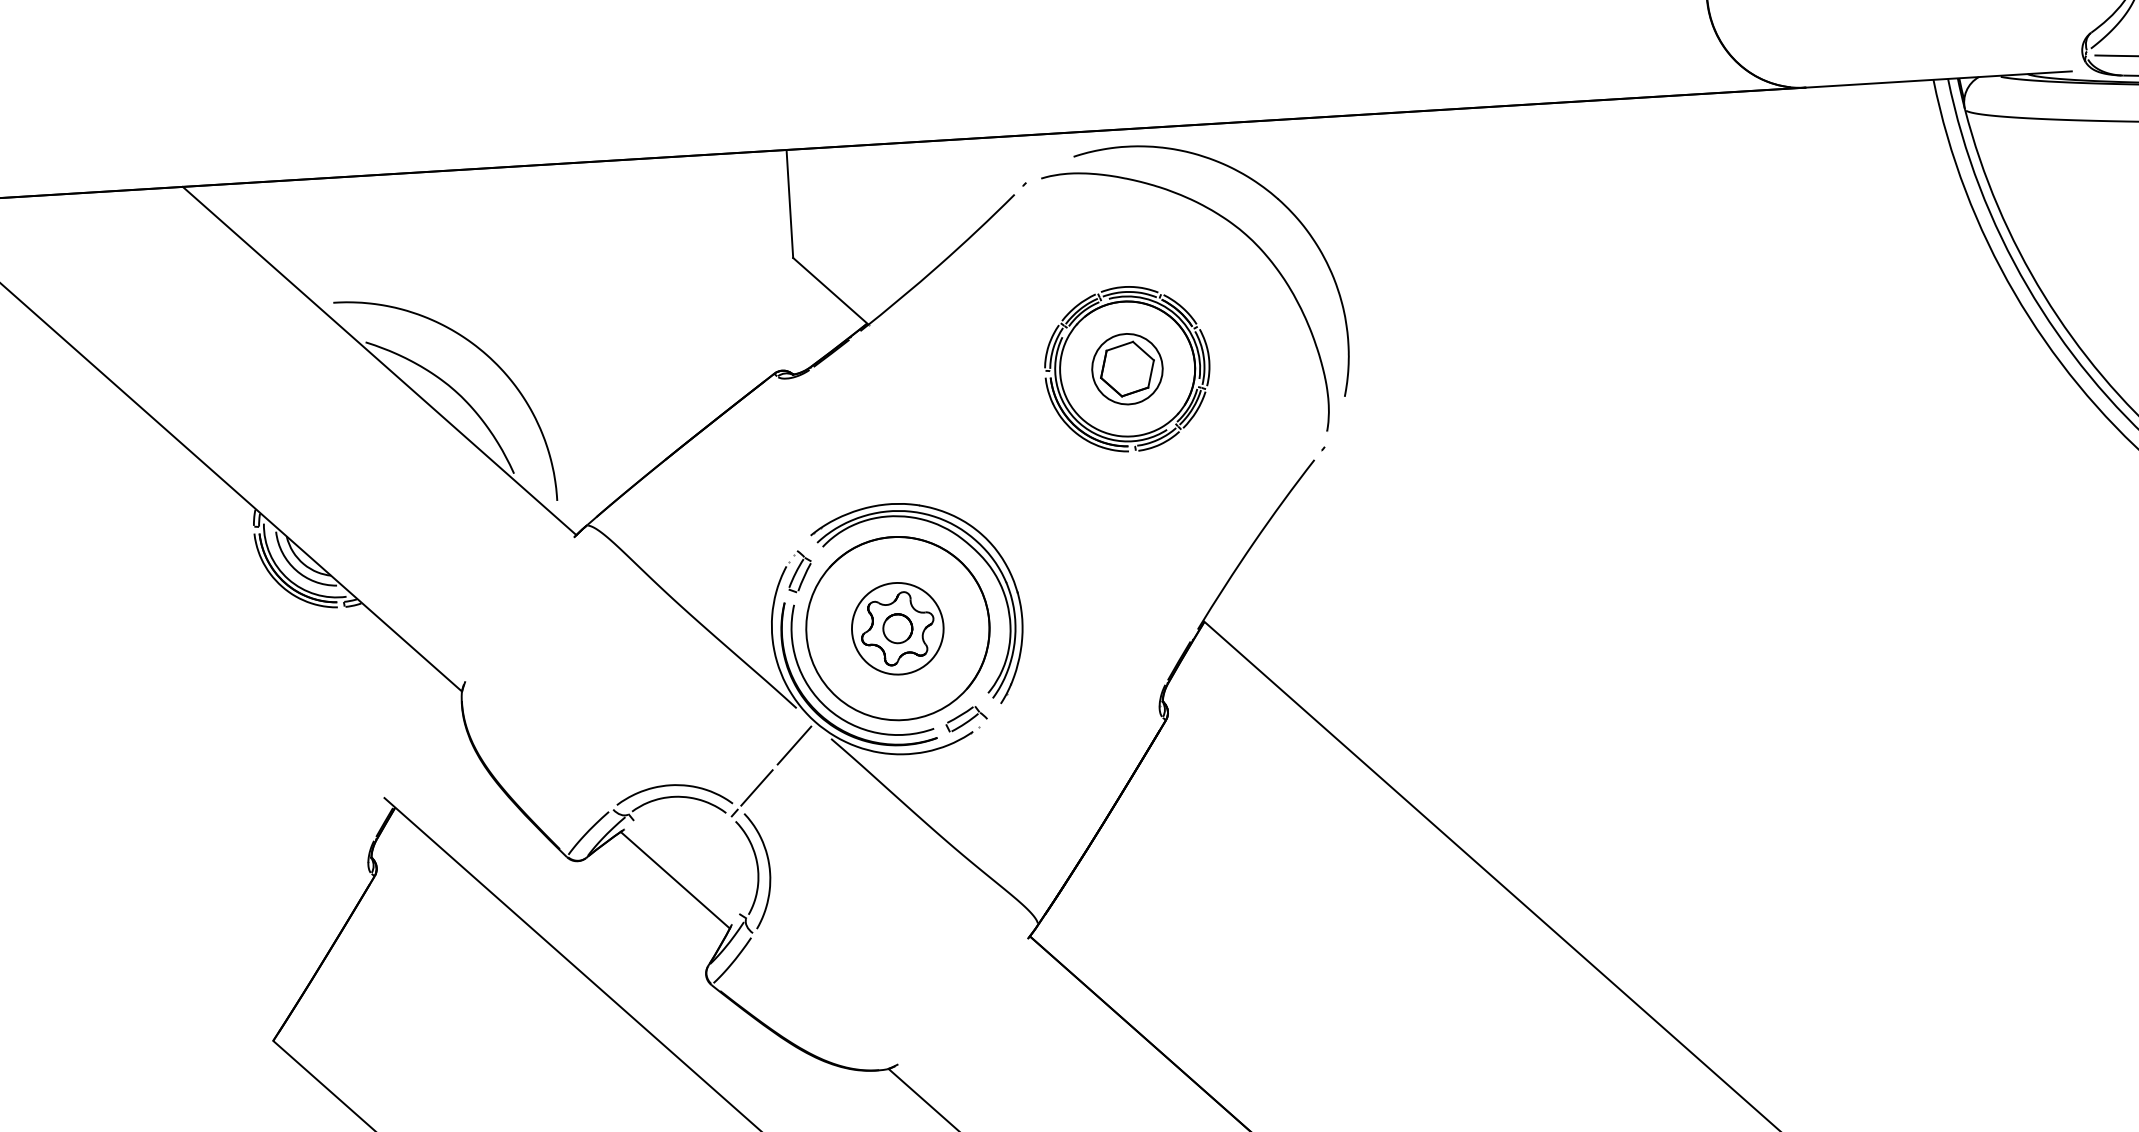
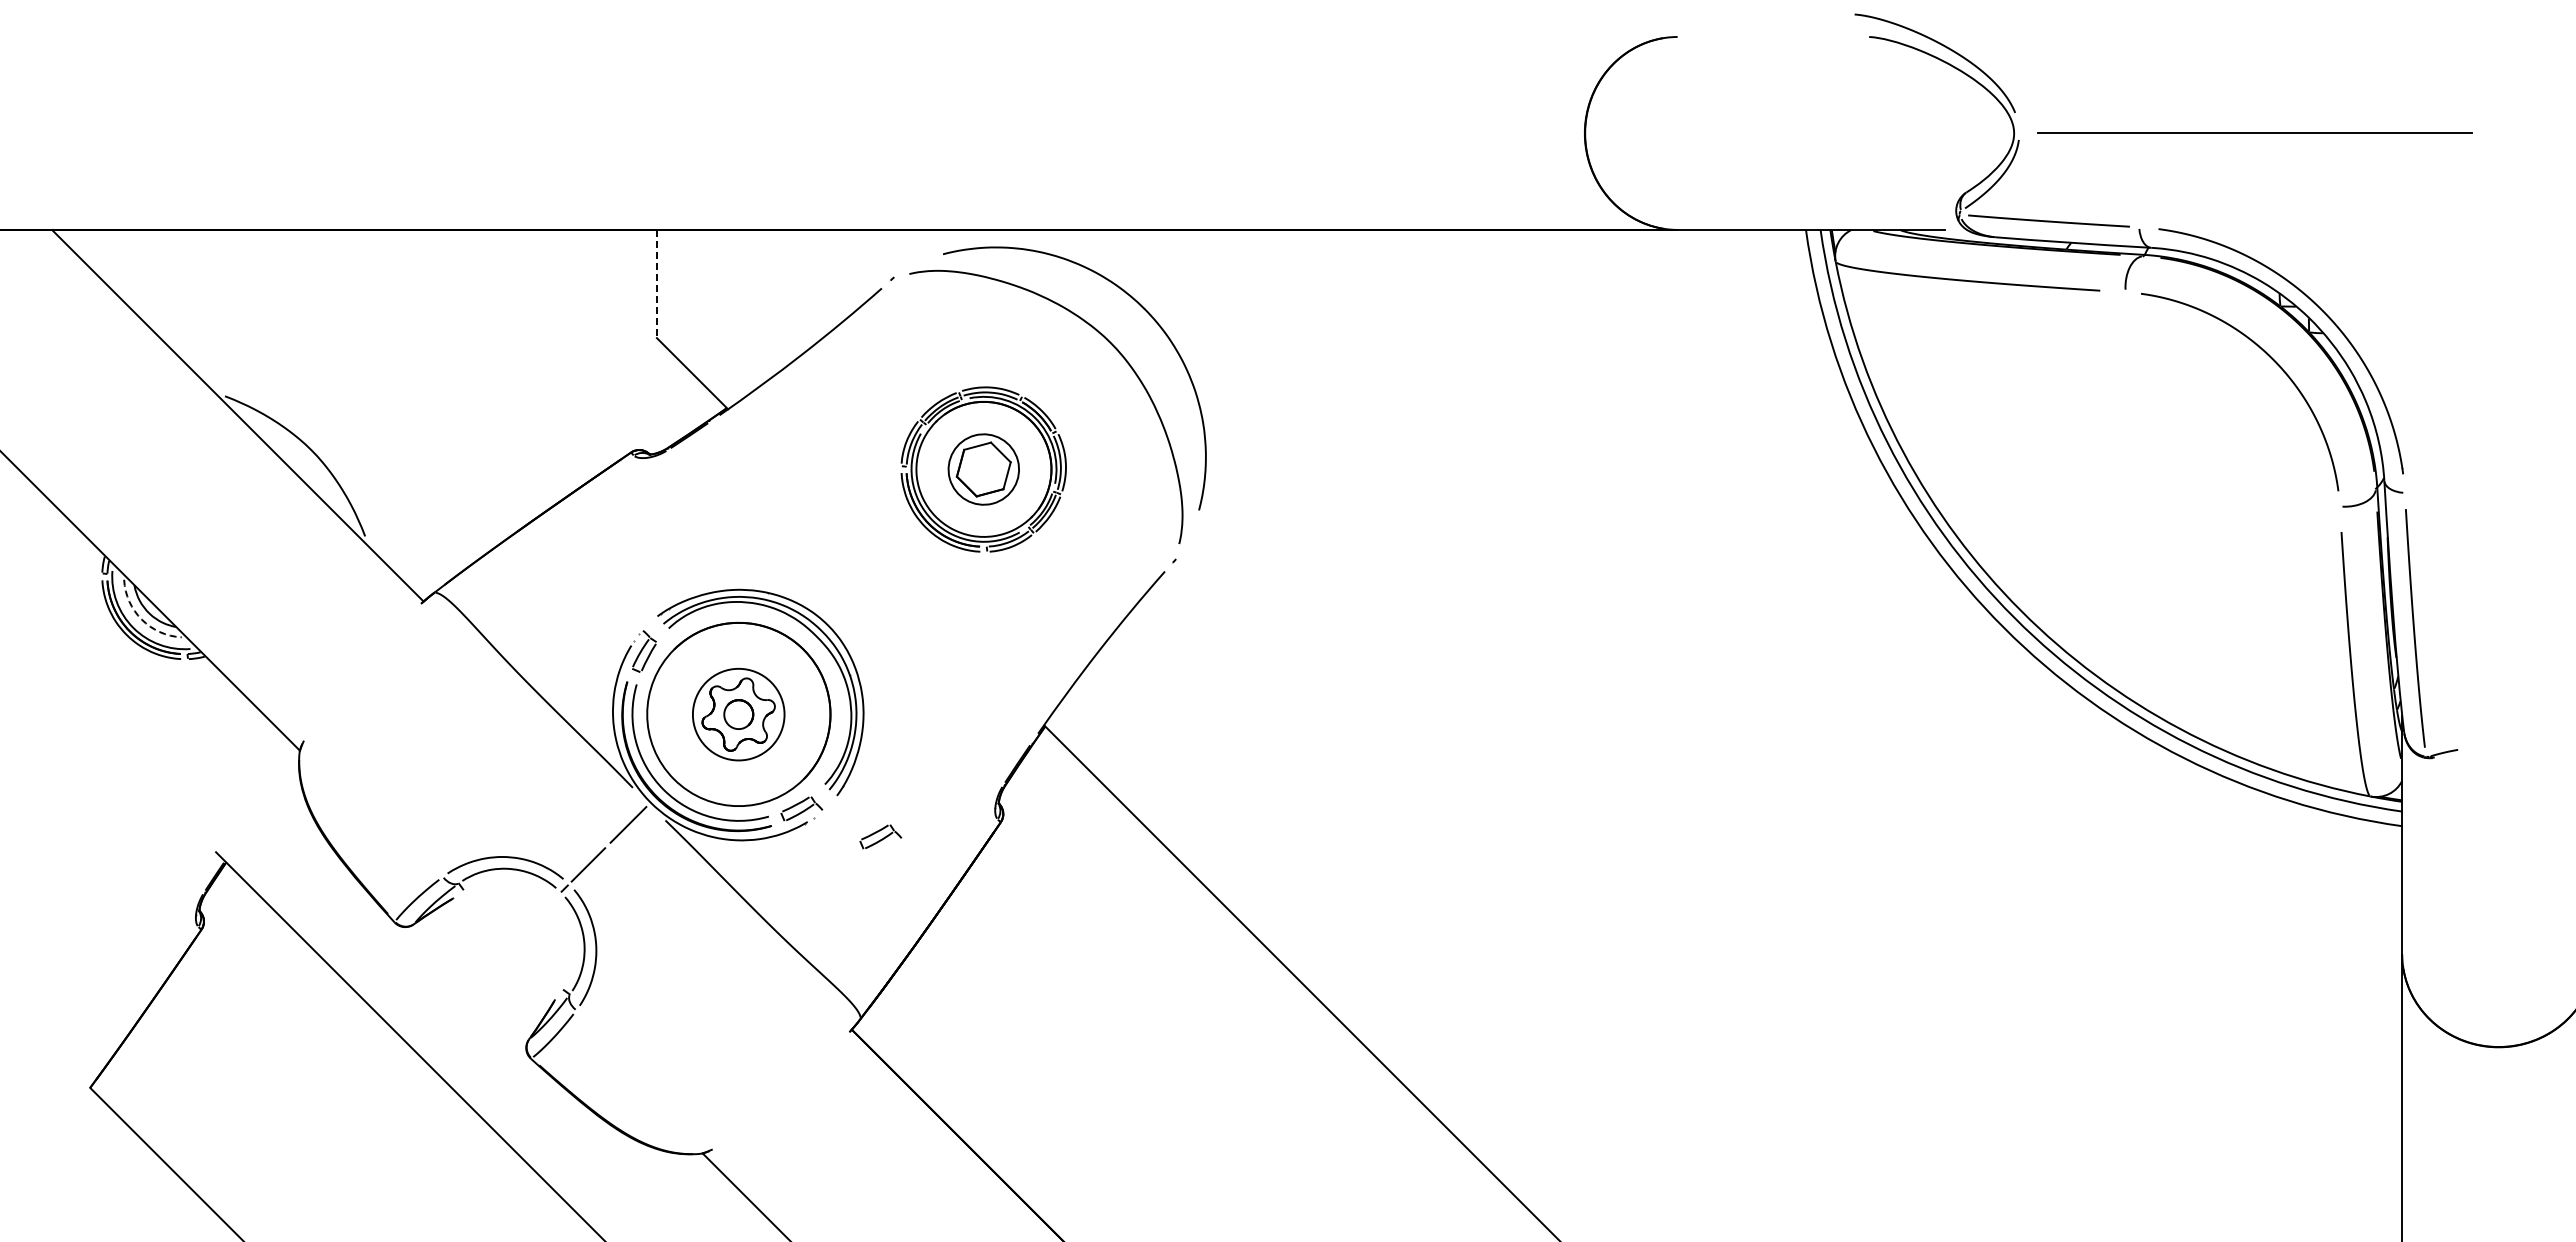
line: (789, 204) -> (656, 284), solid -> dashed
curve: (480, 351) -> (339, 412), removed
arc: (295, 570) -> (141, 619), solid -> dashed
part: (1046, 741) -> (880, 836), added
line: (674, 879) -> (500, 951), removed

